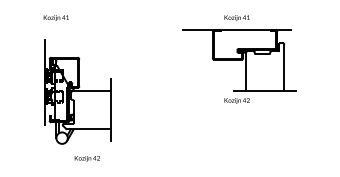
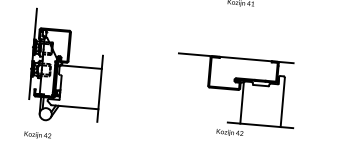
part: (239, 66) -> (235, 96), moved
text: (86, 158) -> (36, 135), moved

